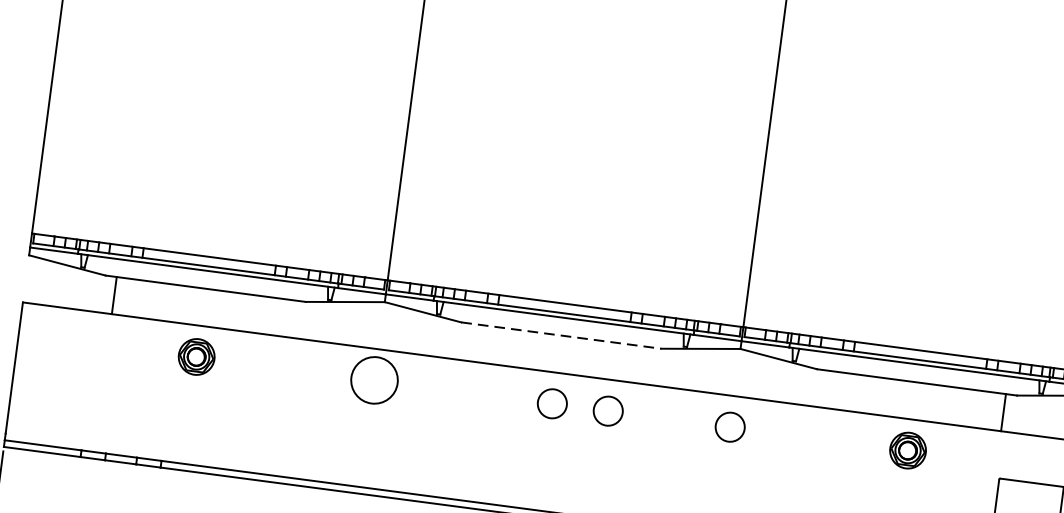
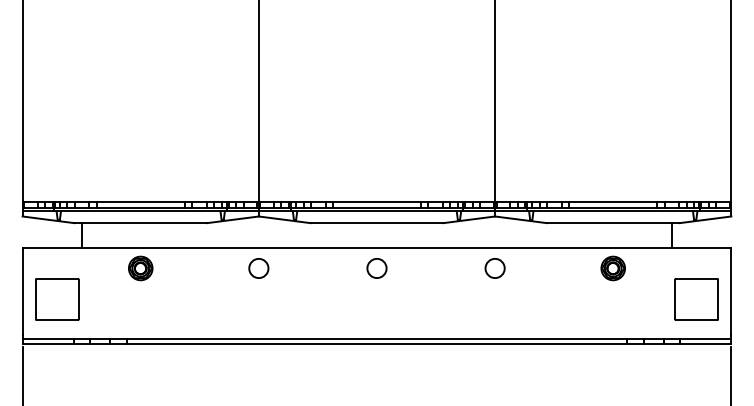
line: (562, 336) -> (377, 223), dashed -> solid
circle: (373, 380) -> (258, 268), size x0.62
part: (65, 387) -> (57, 299), added
circle: (607, 411) -> (413, 268), removed

